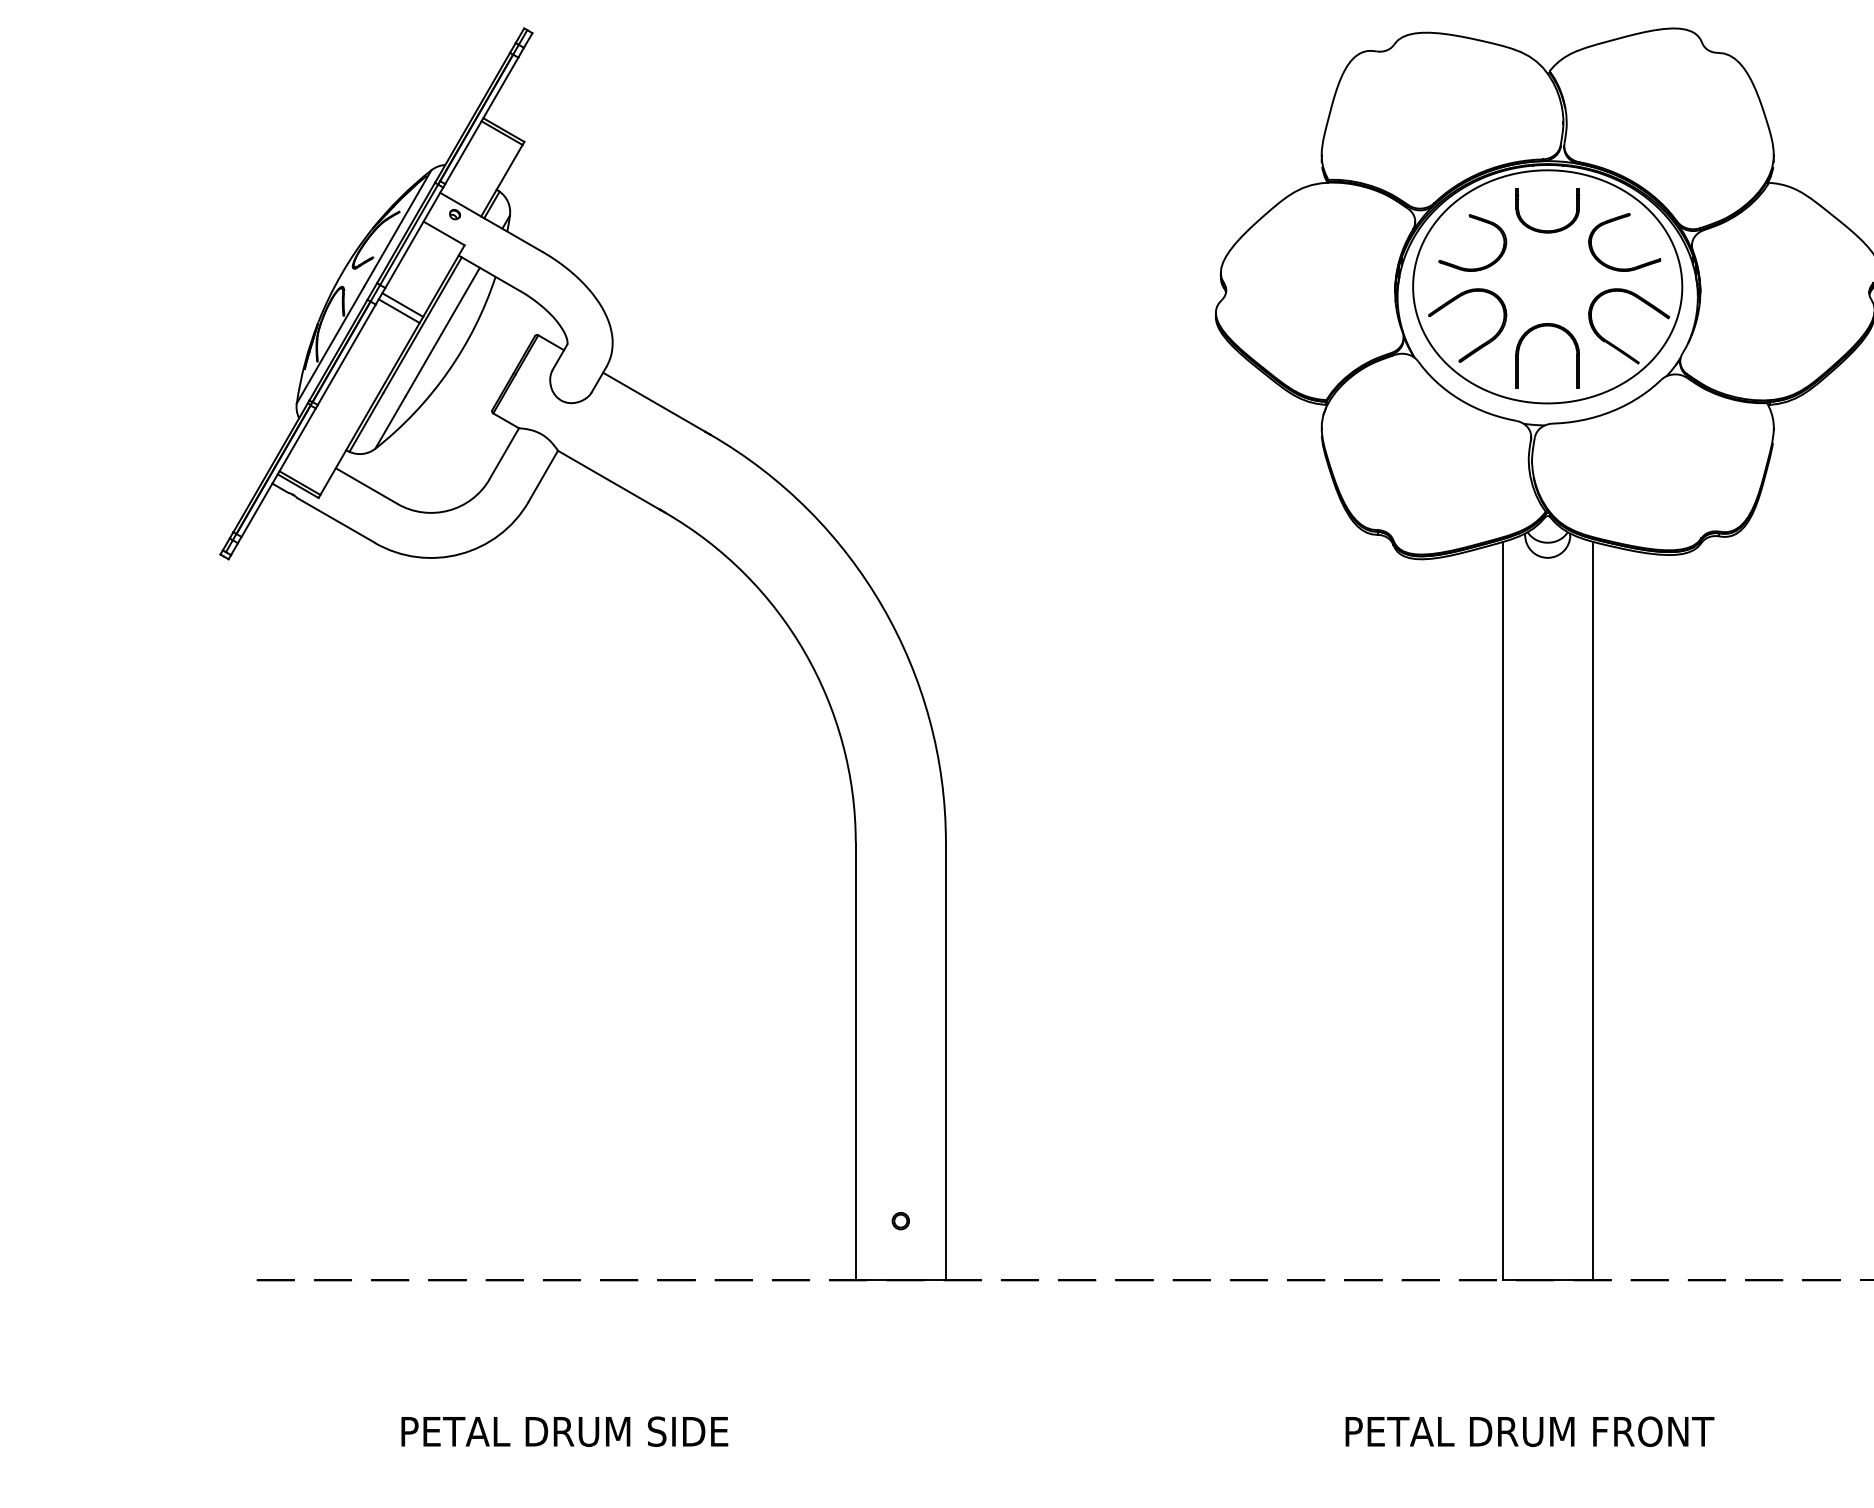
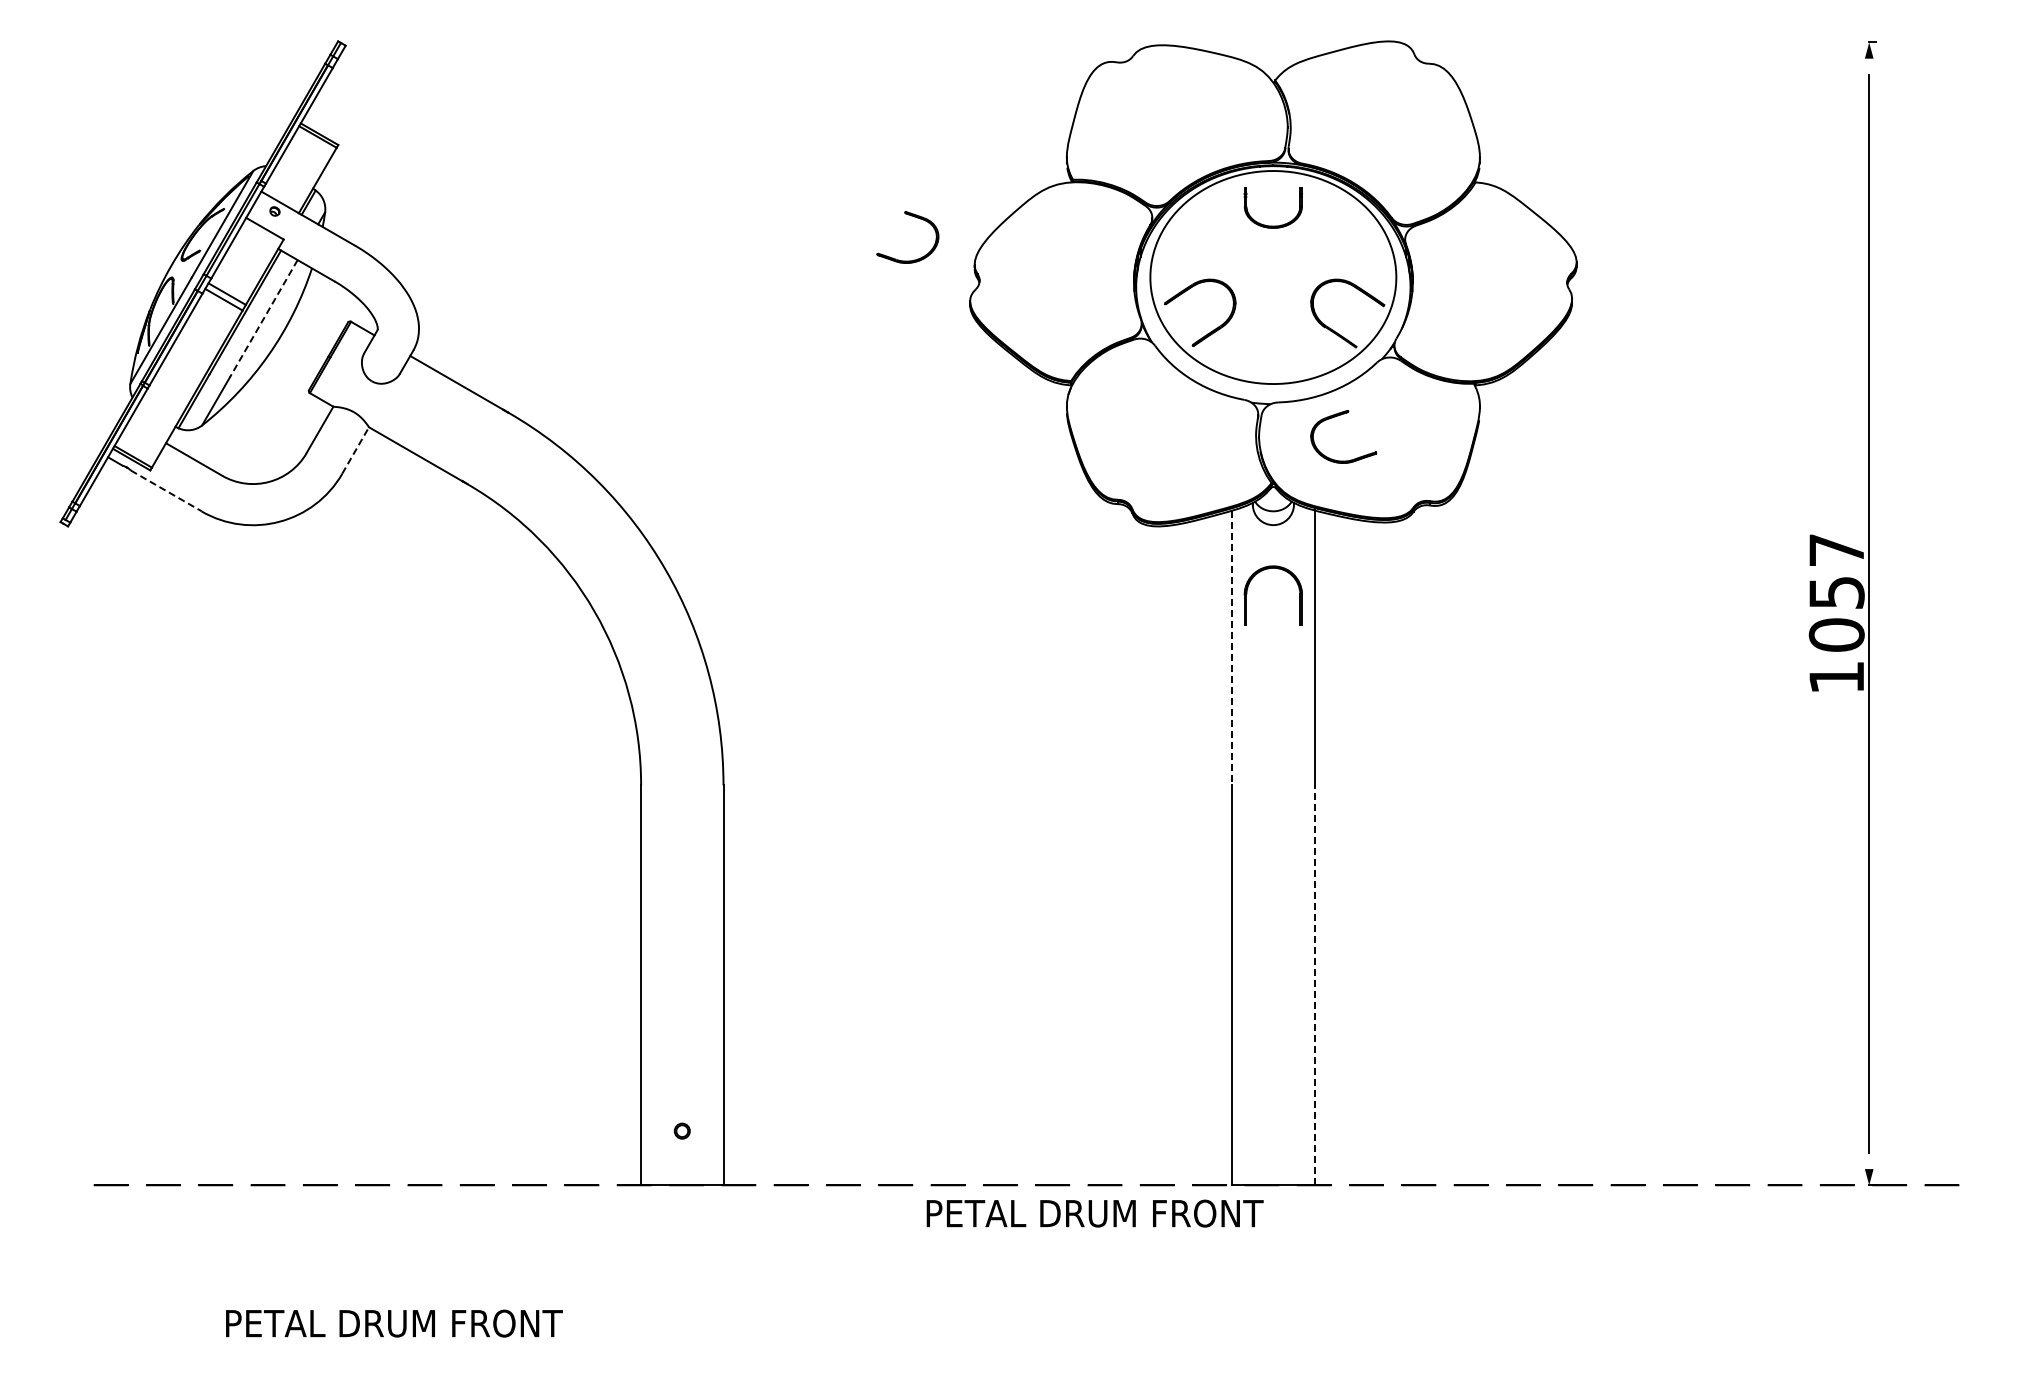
part: (1618, 220) -> (1338, 416), moved
part: (1479, 221) -> (914, 217), moved
line: (442, 331) -> (263, 318), solid -> dashed
part: (1520, 348) -> (1248, 588), moved
line: (543, 476) -> (355, 450), solid -> dashed
line: (336, 519) -> (166, 490), solid -> dashed
line: (1502, 692) -> (1232, 648), solid -> dashed
line: (1592, 1061) -> (1314, 985), solid -> dashed
text: (708, 1431) -> (506, 1323), PETAL DRUM SIDE -> PETAL DRUM FRONT
text: (1529, 1431) -> (1094, 1213), moved

